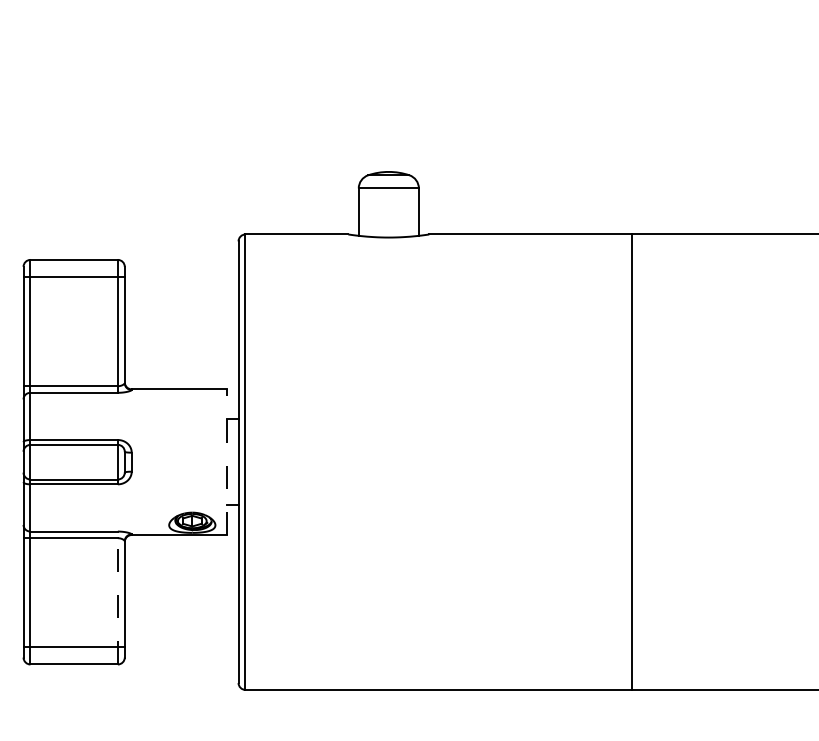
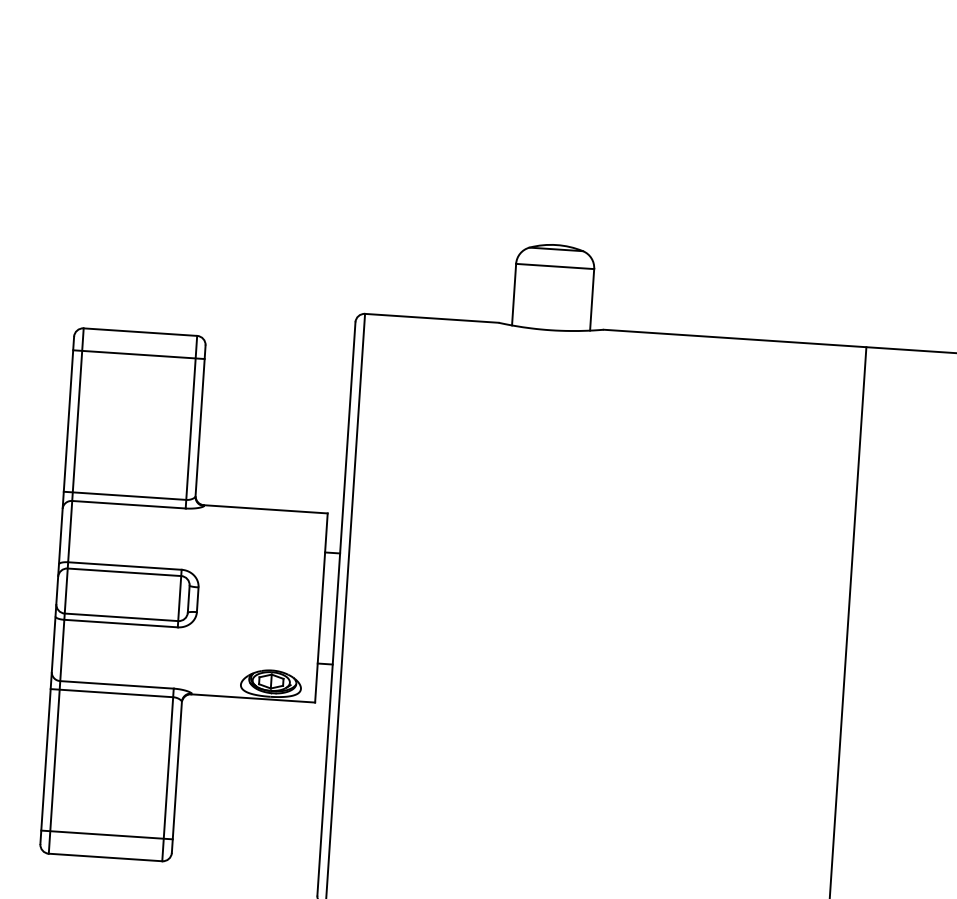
line: (226, 462) -> (320, 608), dashed -> solid
line: (117, 597) -> (167, 774), dashed -> solid

